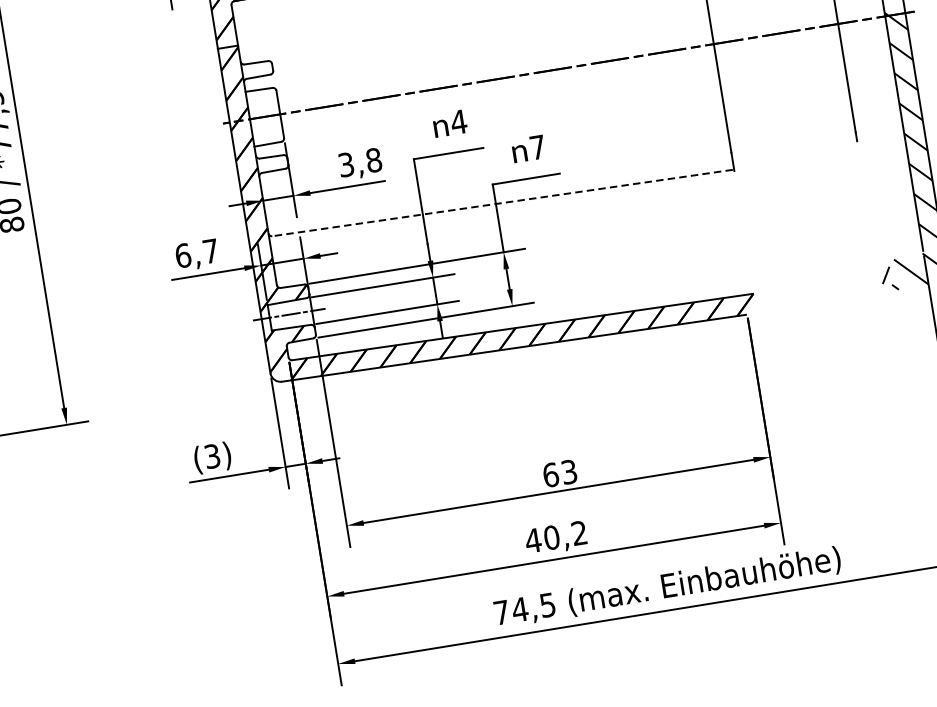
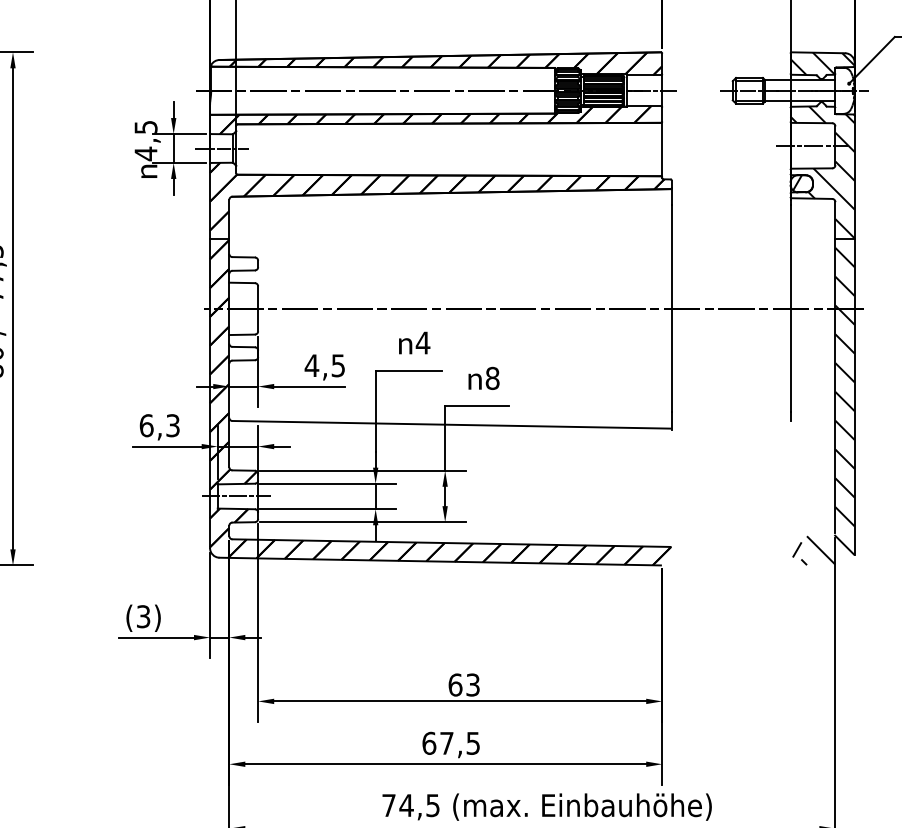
text: (537, 147) -> (492, 378), 7 -> 8
text: (359, 162) -> (324, 365), 3,8 -> 4,5
line: (502, 202) -> (451, 424), dashed -> solid
text: (210, 251) -> (172, 425), 6,7 -> 6,3
text: (555, 536) -> (450, 742), 40,2 -> 67,5

